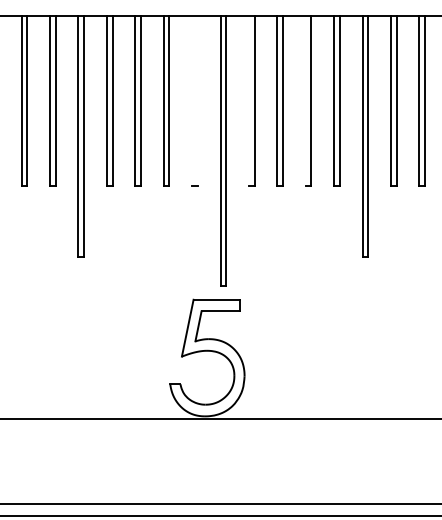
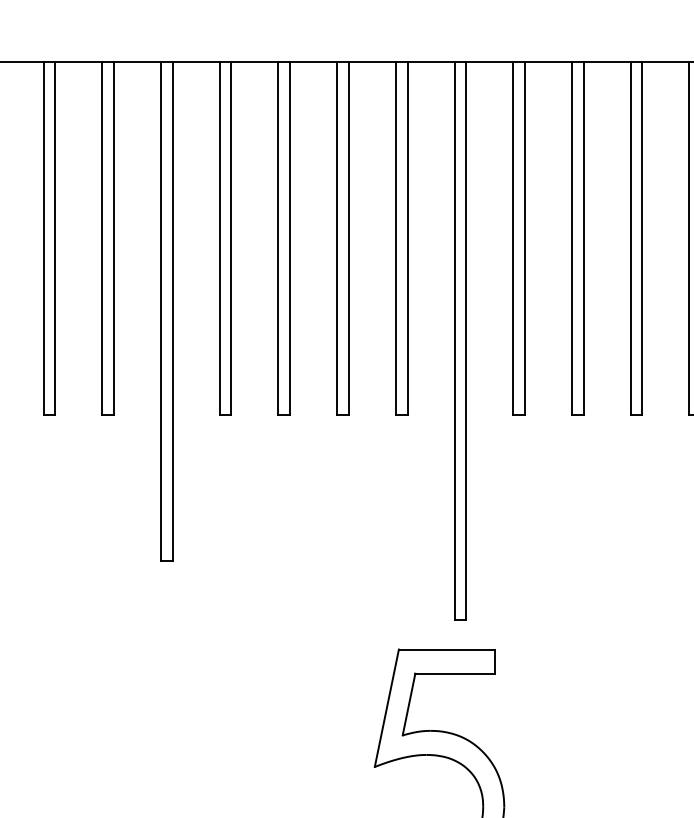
line: (192, 100) -> (396, 237), added
line: (197, 100) -> (406, 237), added
line: (248, 100) -> (512, 237), added
line: (305, 100) -> (630, 237), added

